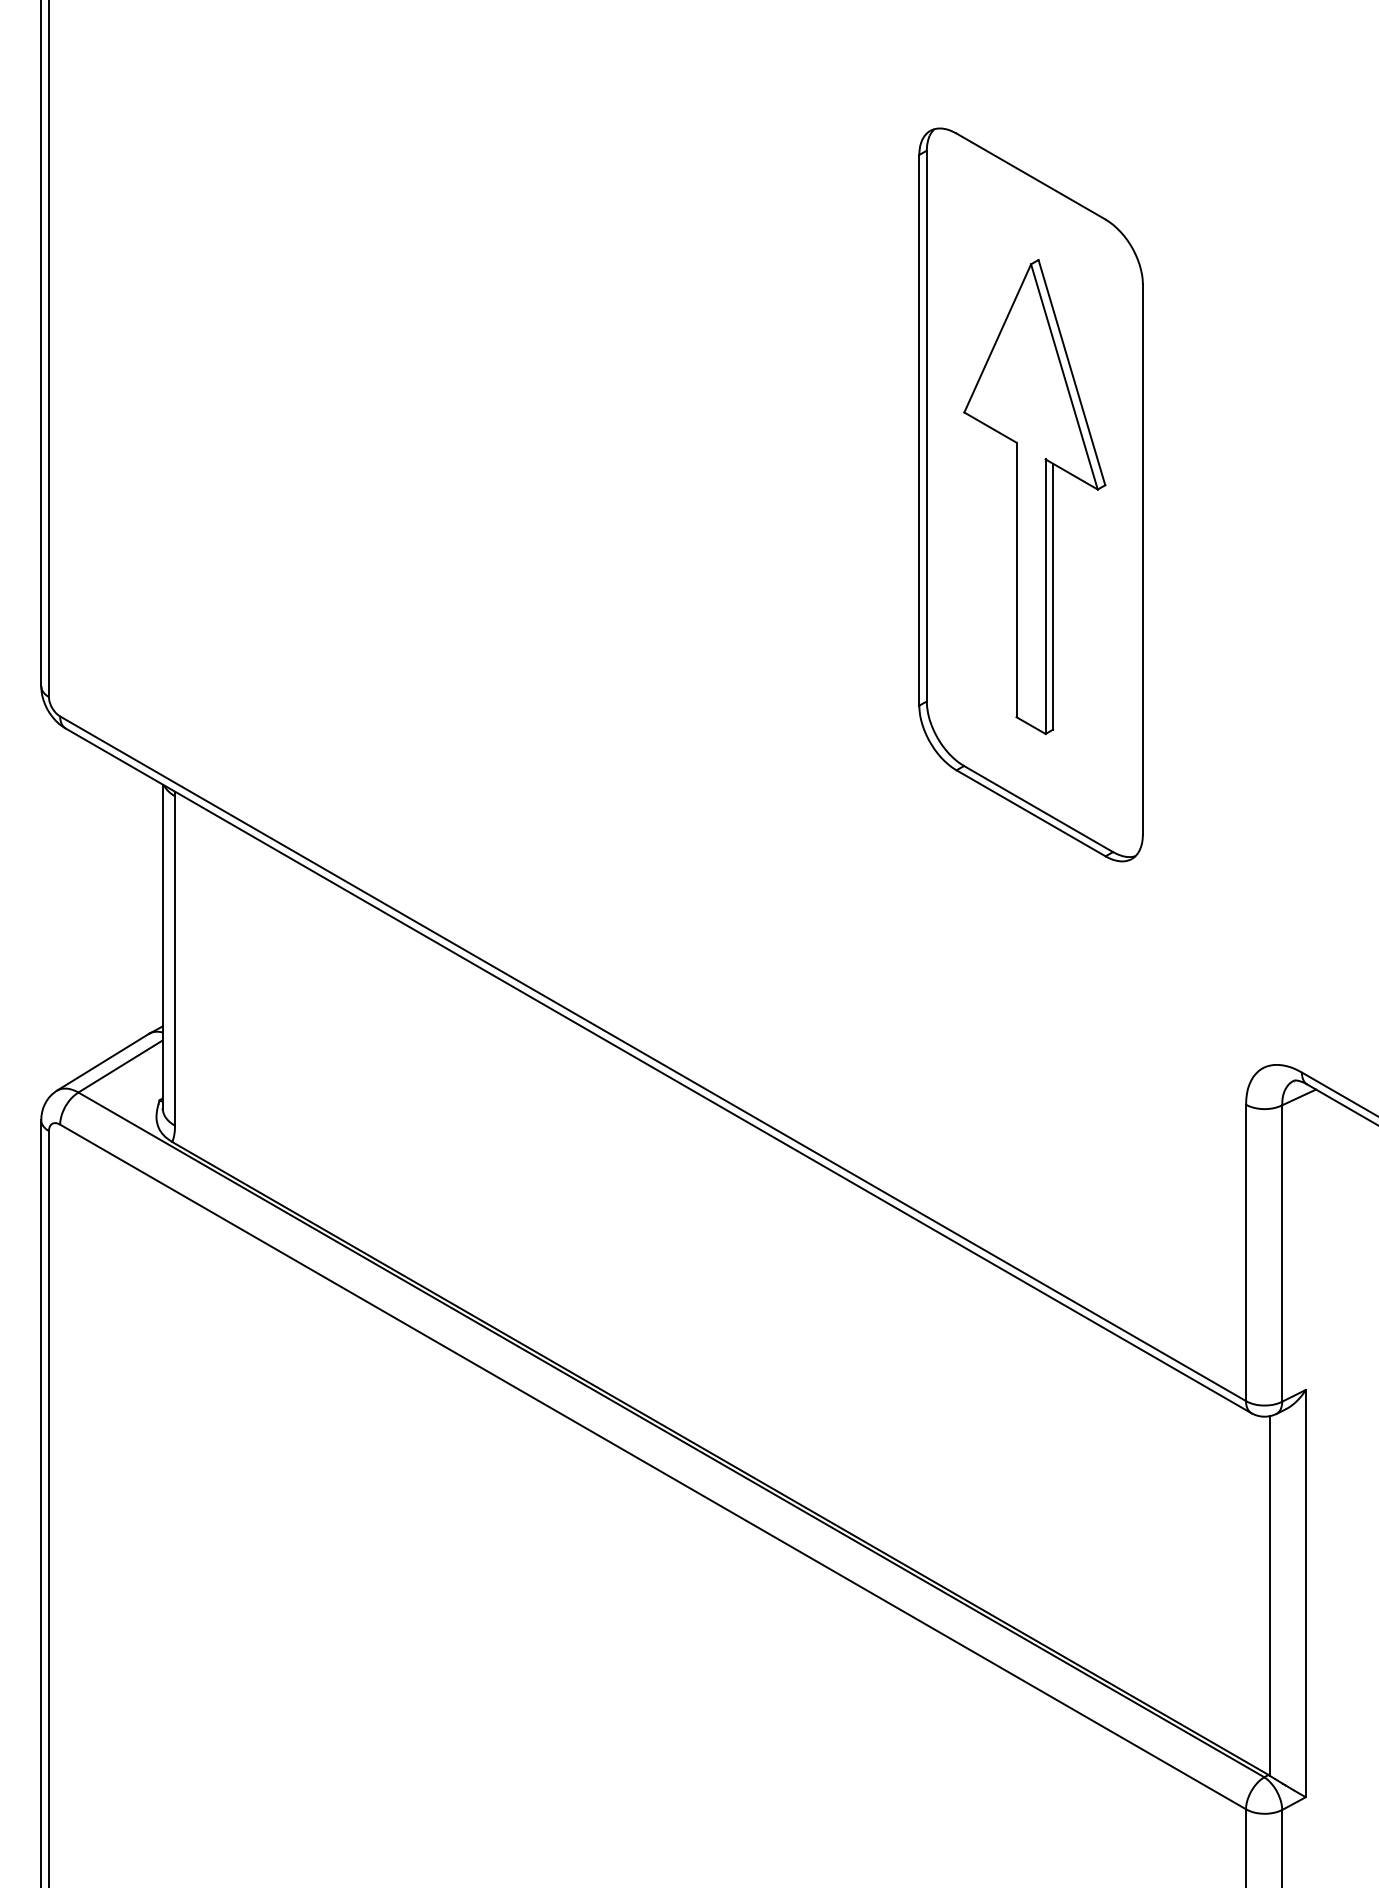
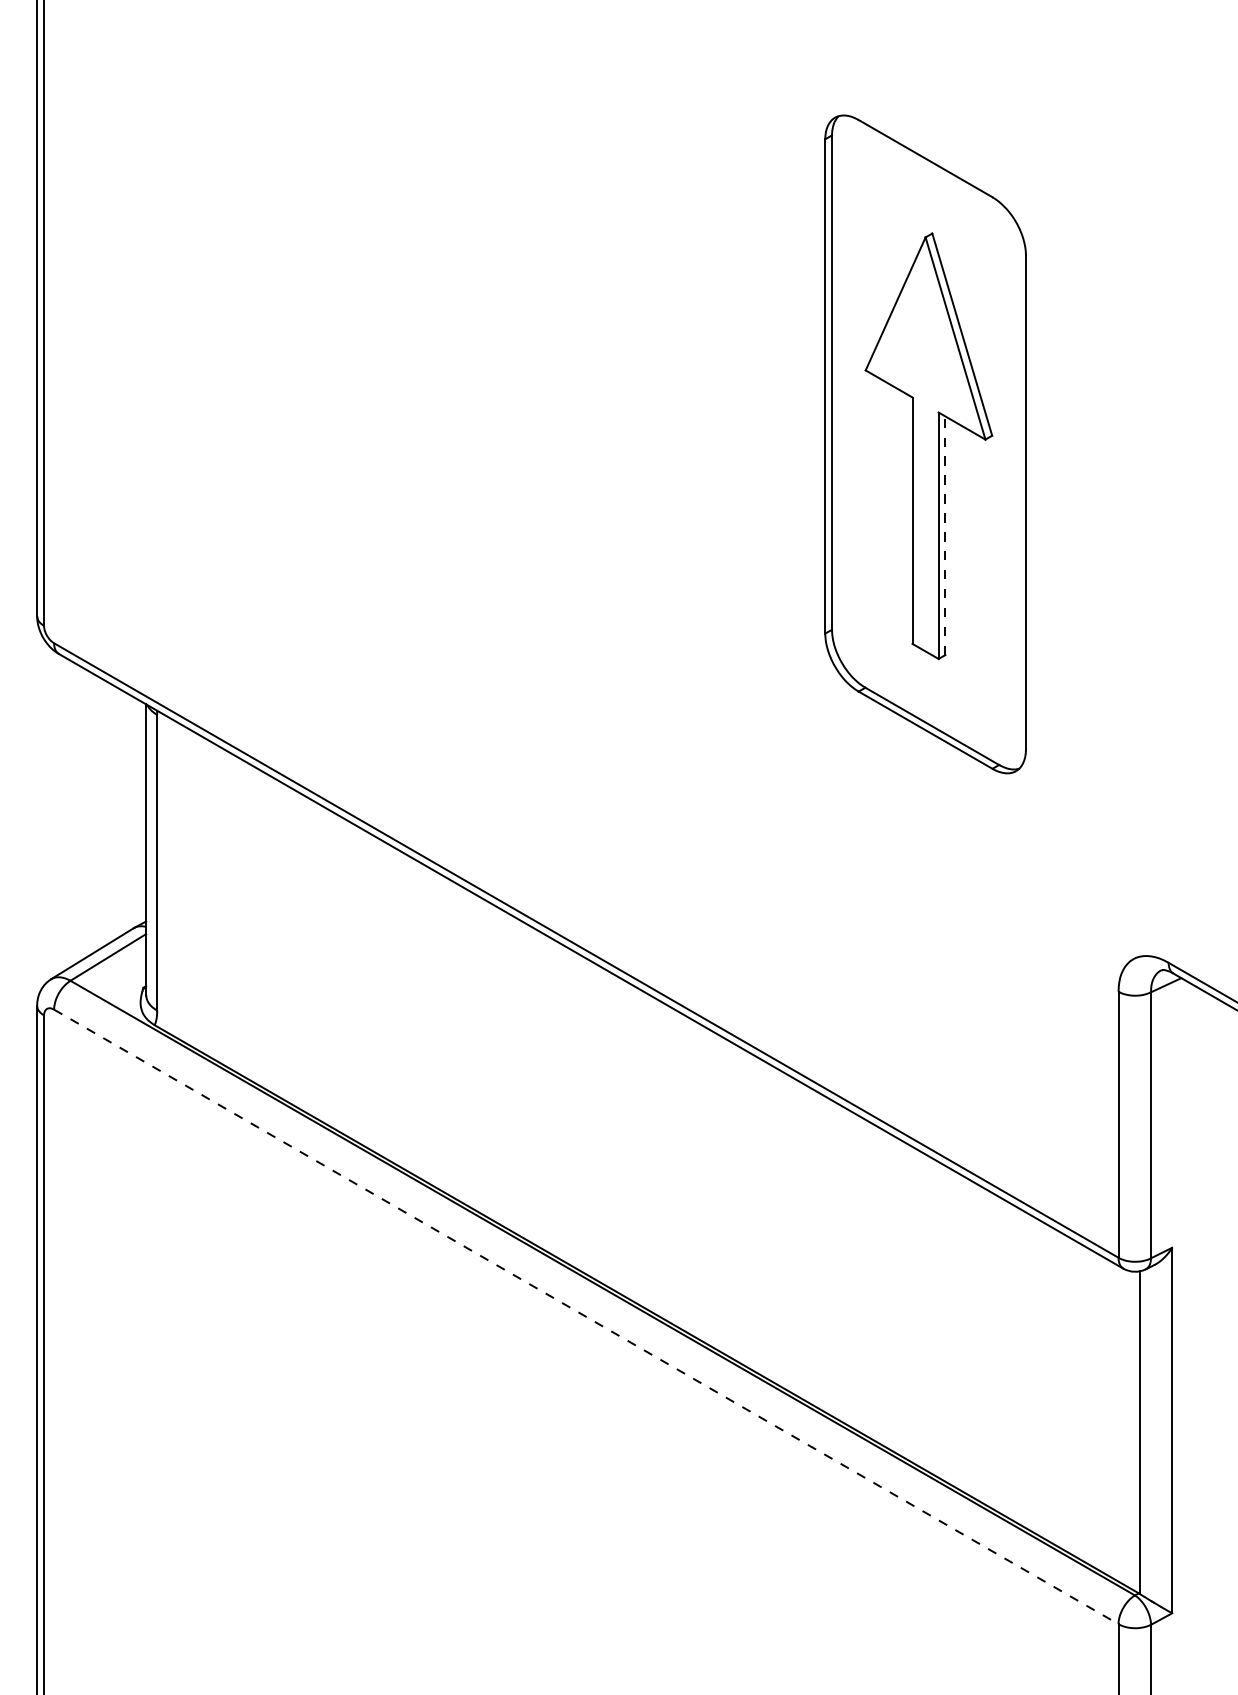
line: (1053, 596) -> (945, 535), solid -> dashed
line: (653, 1466) -> (586, 1316), solid -> dashed

